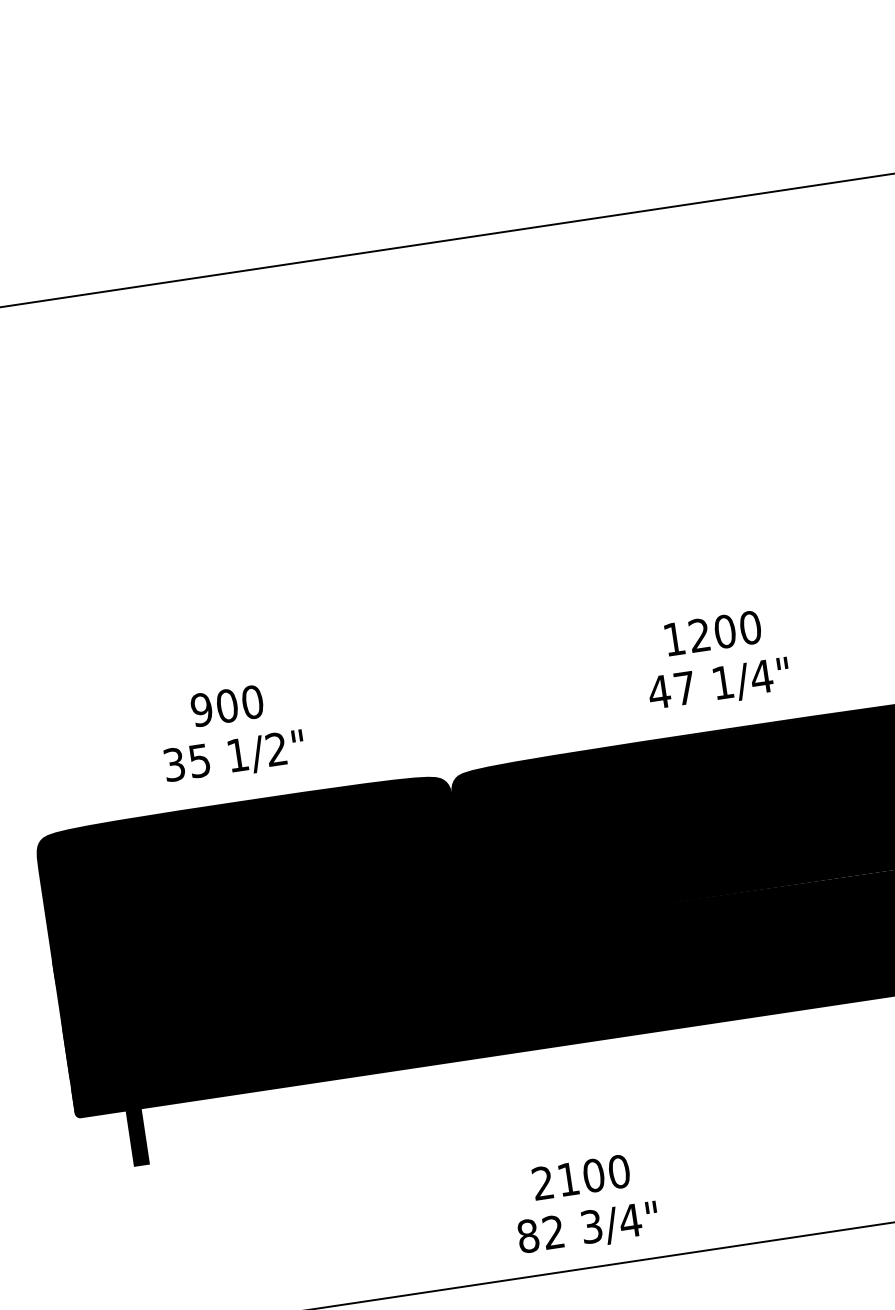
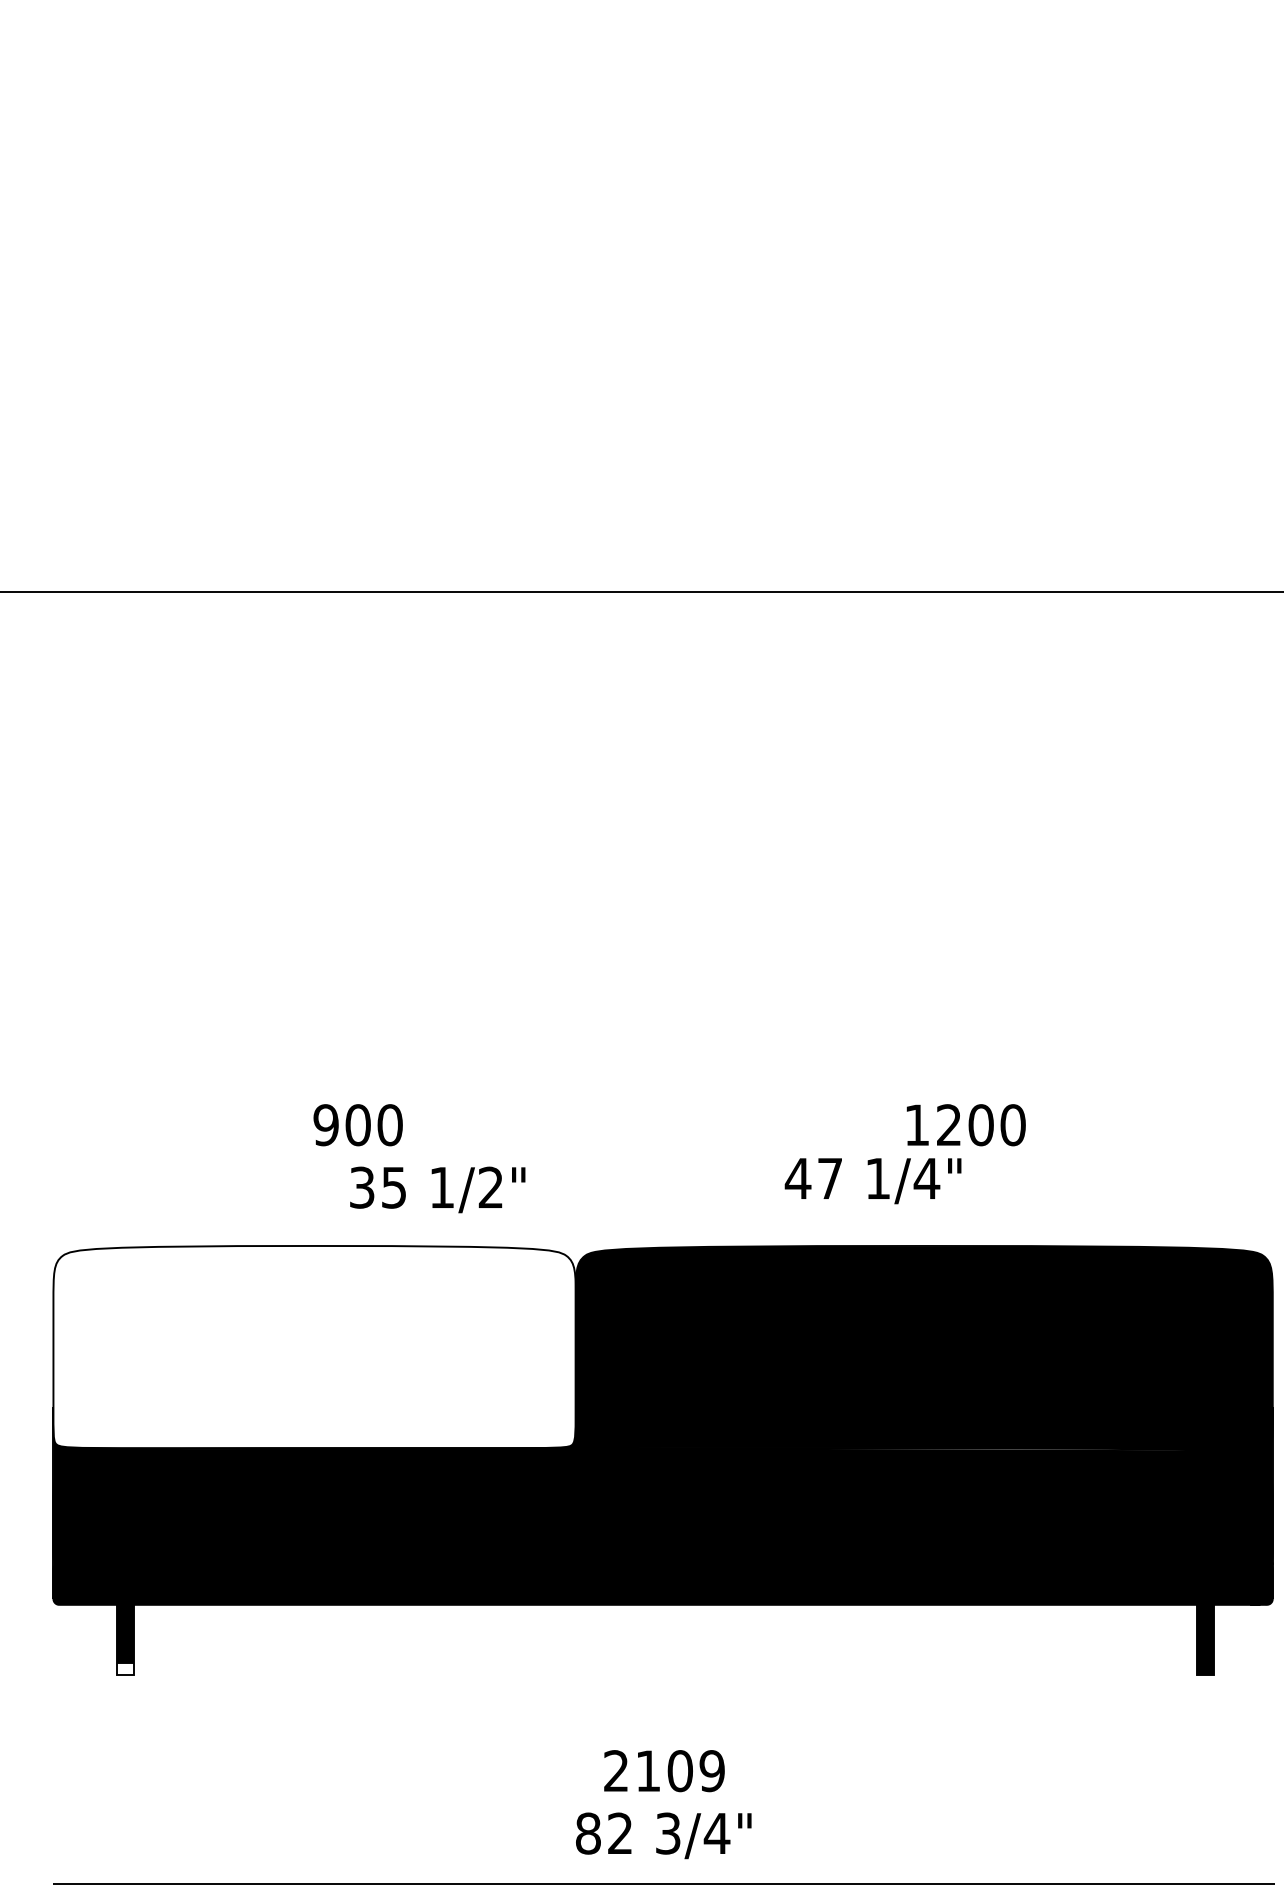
text: (712, 633) -> (965, 1125), moved
text: (718, 685) -> (872, 1181), moved
text: (226, 706) -> (357, 1125), moved
text: (234, 757) -> (437, 1189), moved
fill: (252, 881) -> (314, 1346), removed
fill: (141, 1159) -> (125, 1668), removed
text: (618, 1172) -> (711, 1771), 2100 -> 2109

